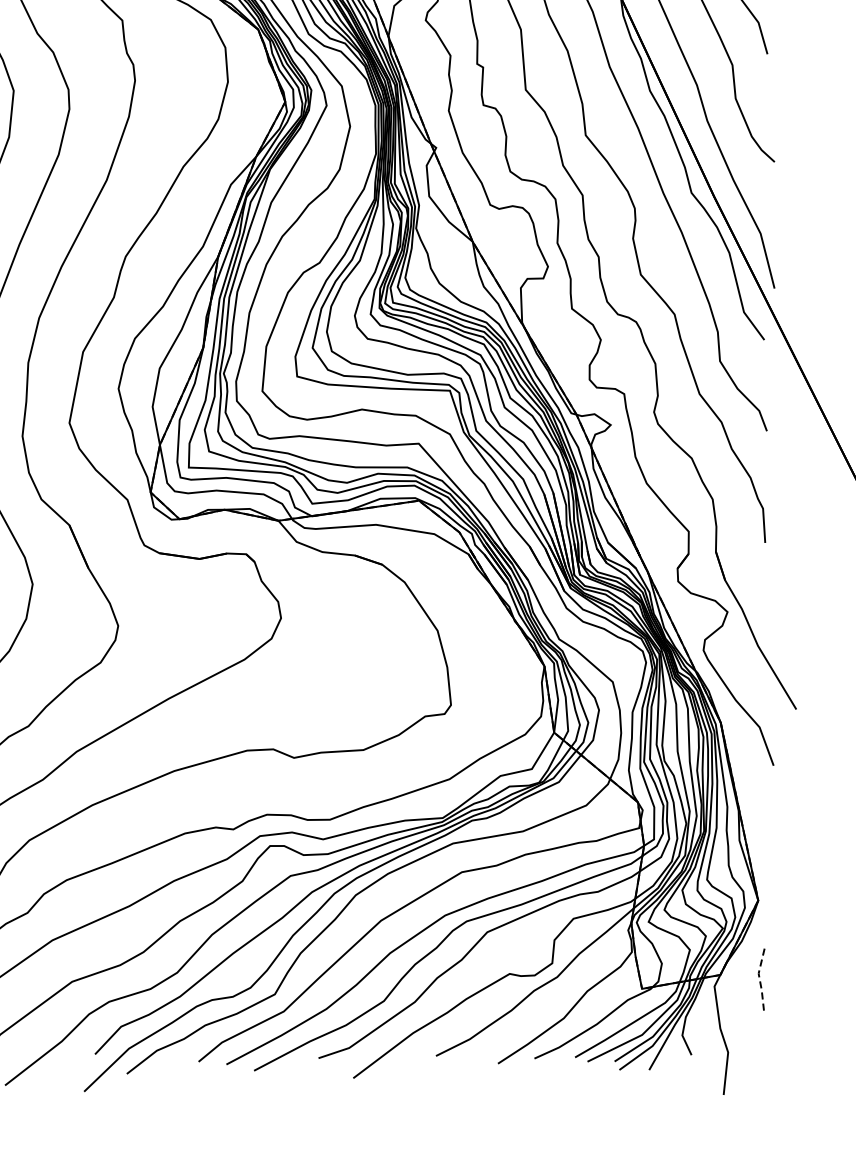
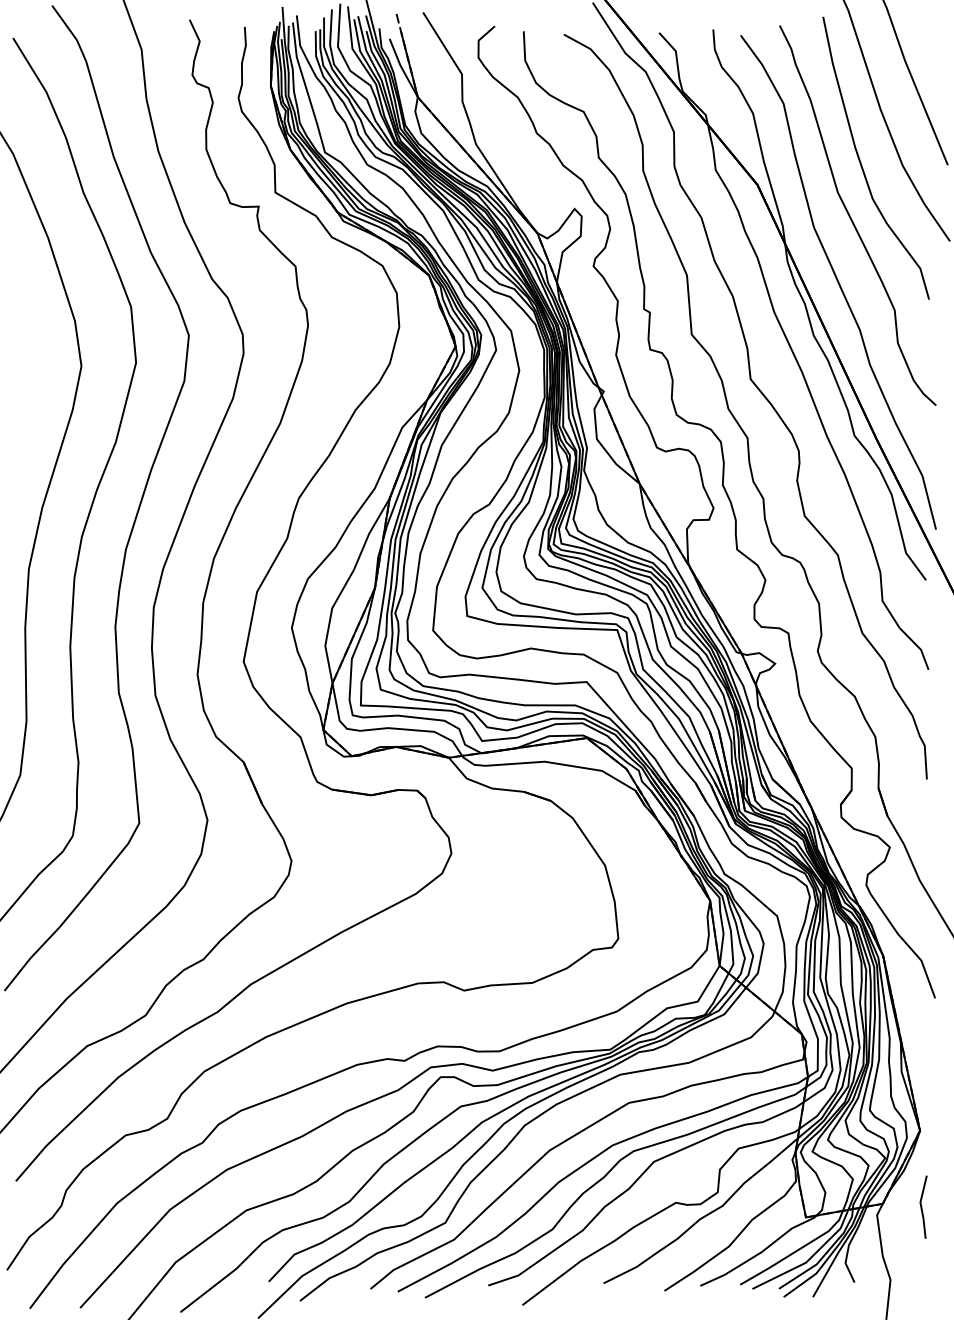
line: (759, 978) -> (921, 1207), dashed -> solid

